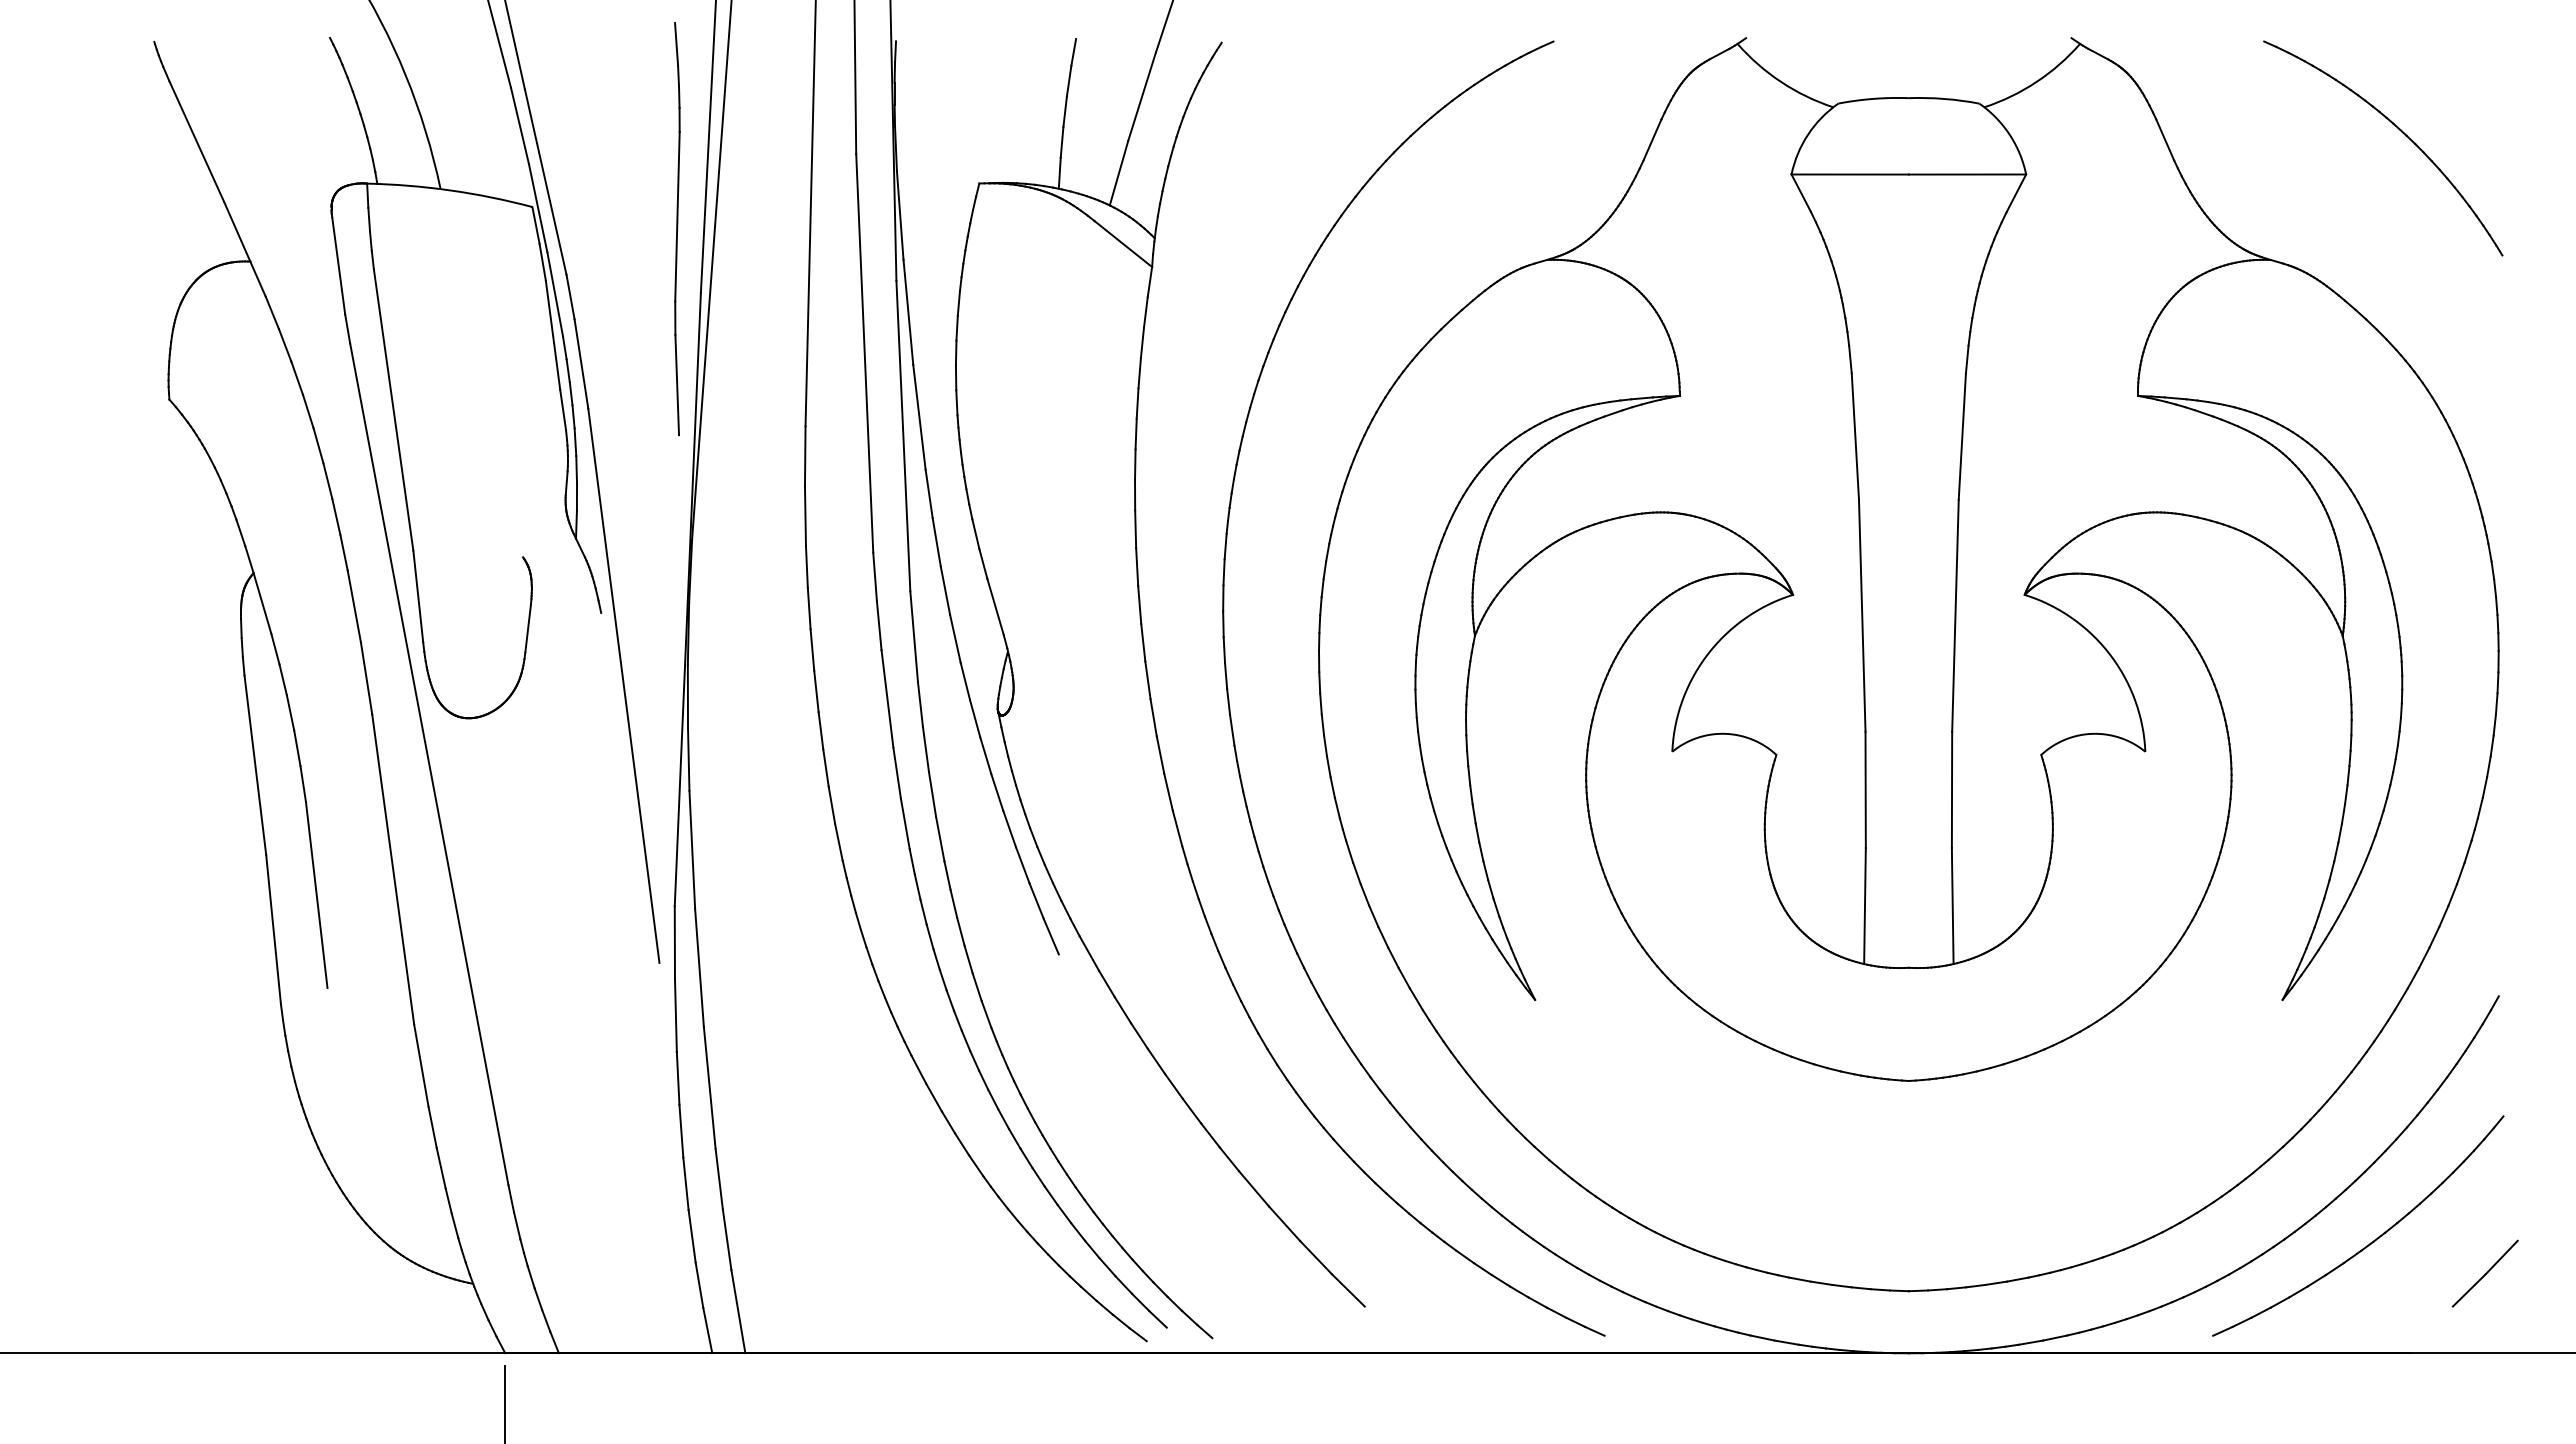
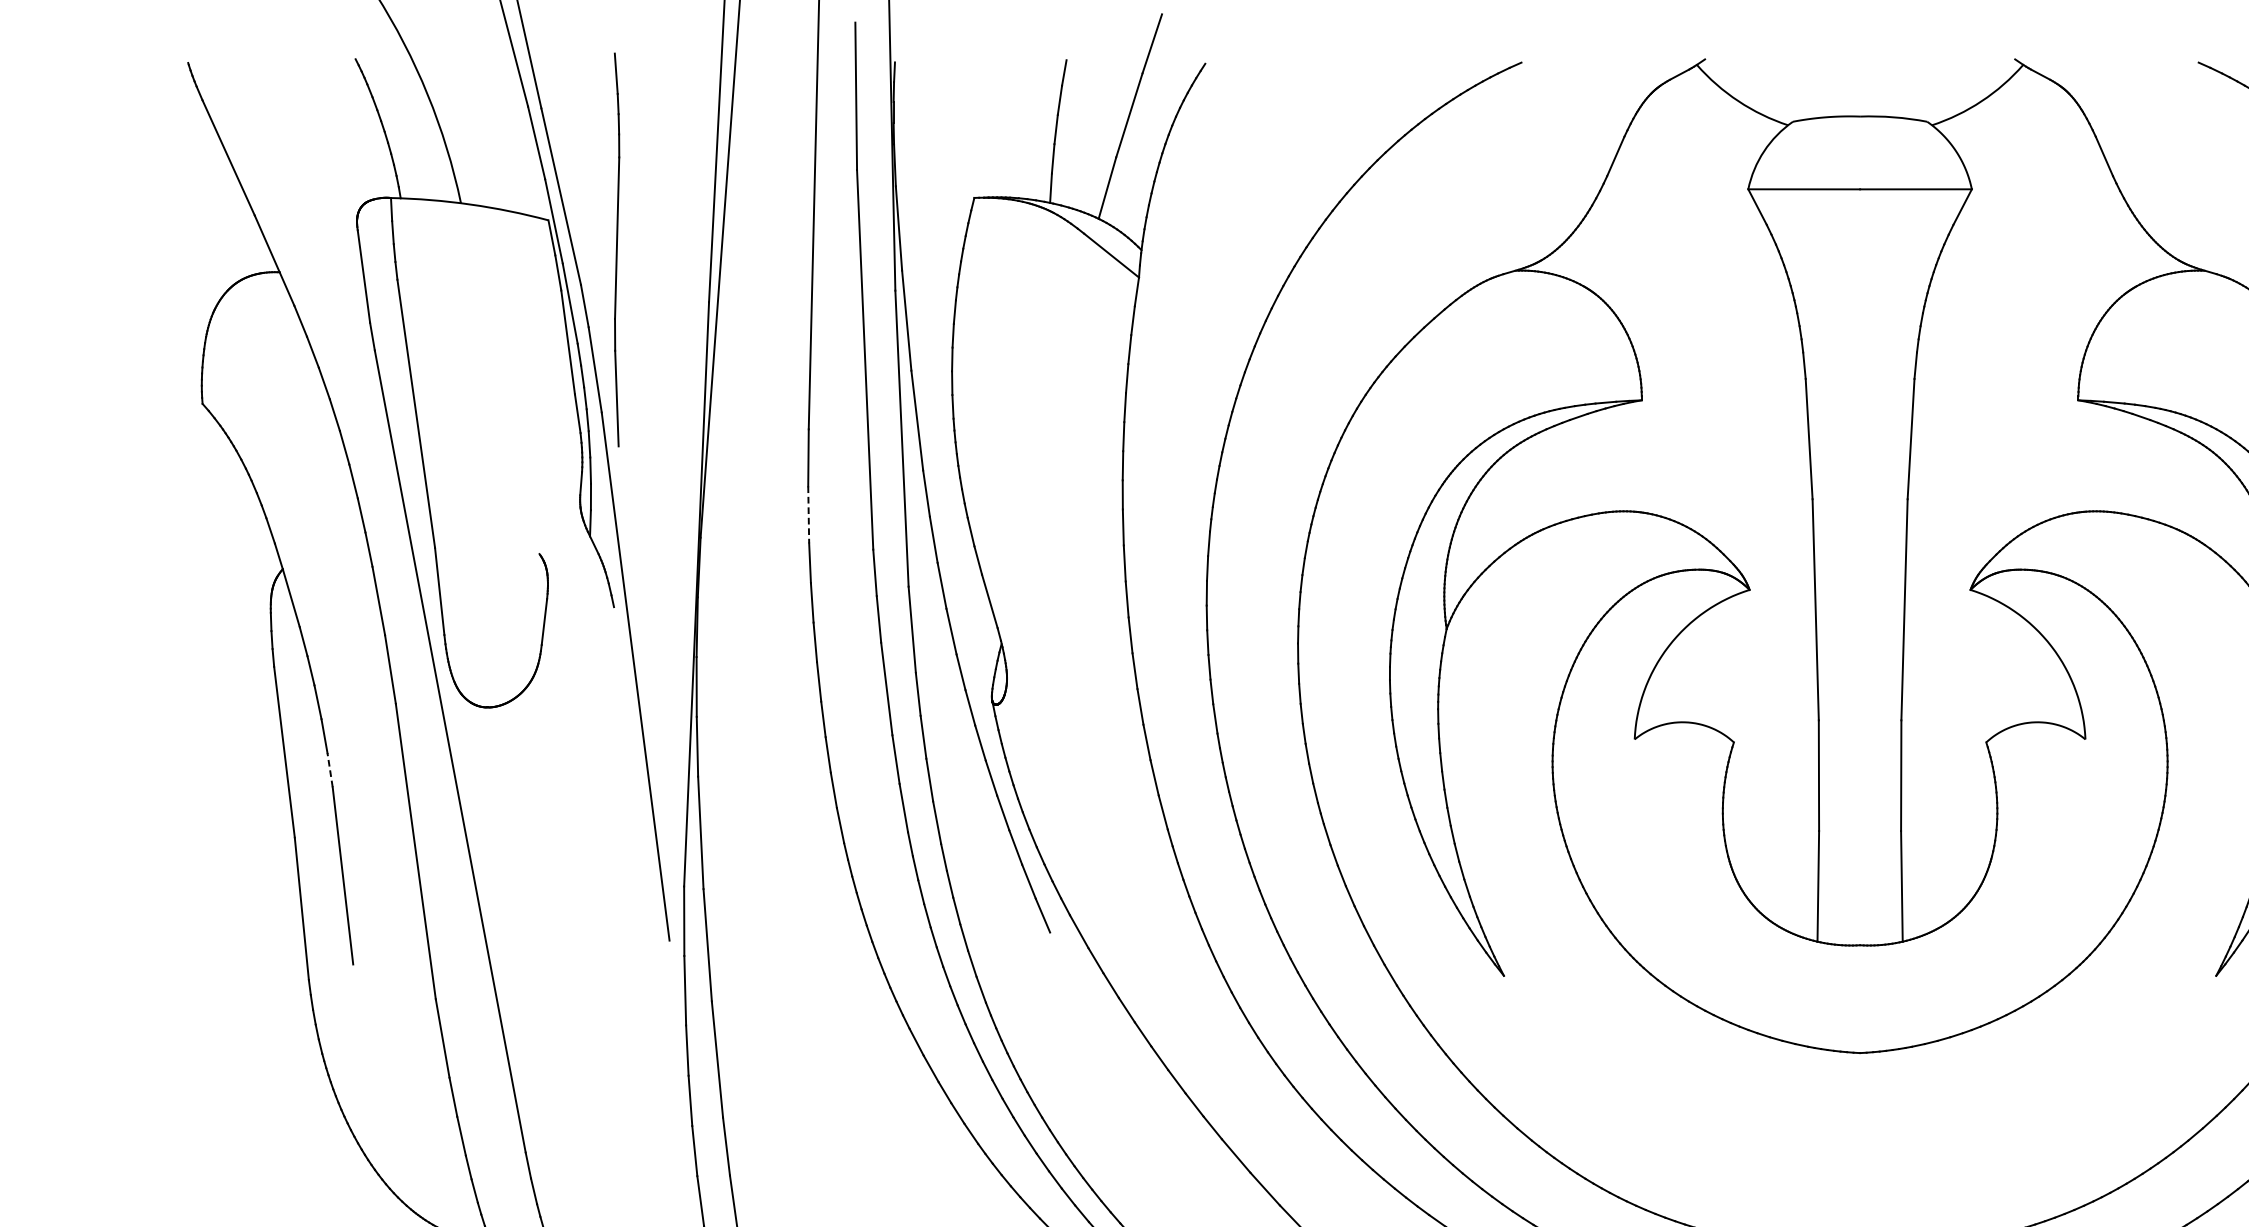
part: (677, 229) -> (617, 250), moved
line: (805, 516) -> (808, 515), solid -> dashed
line: (303, 783) -> (330, 769), solid -> dashed

